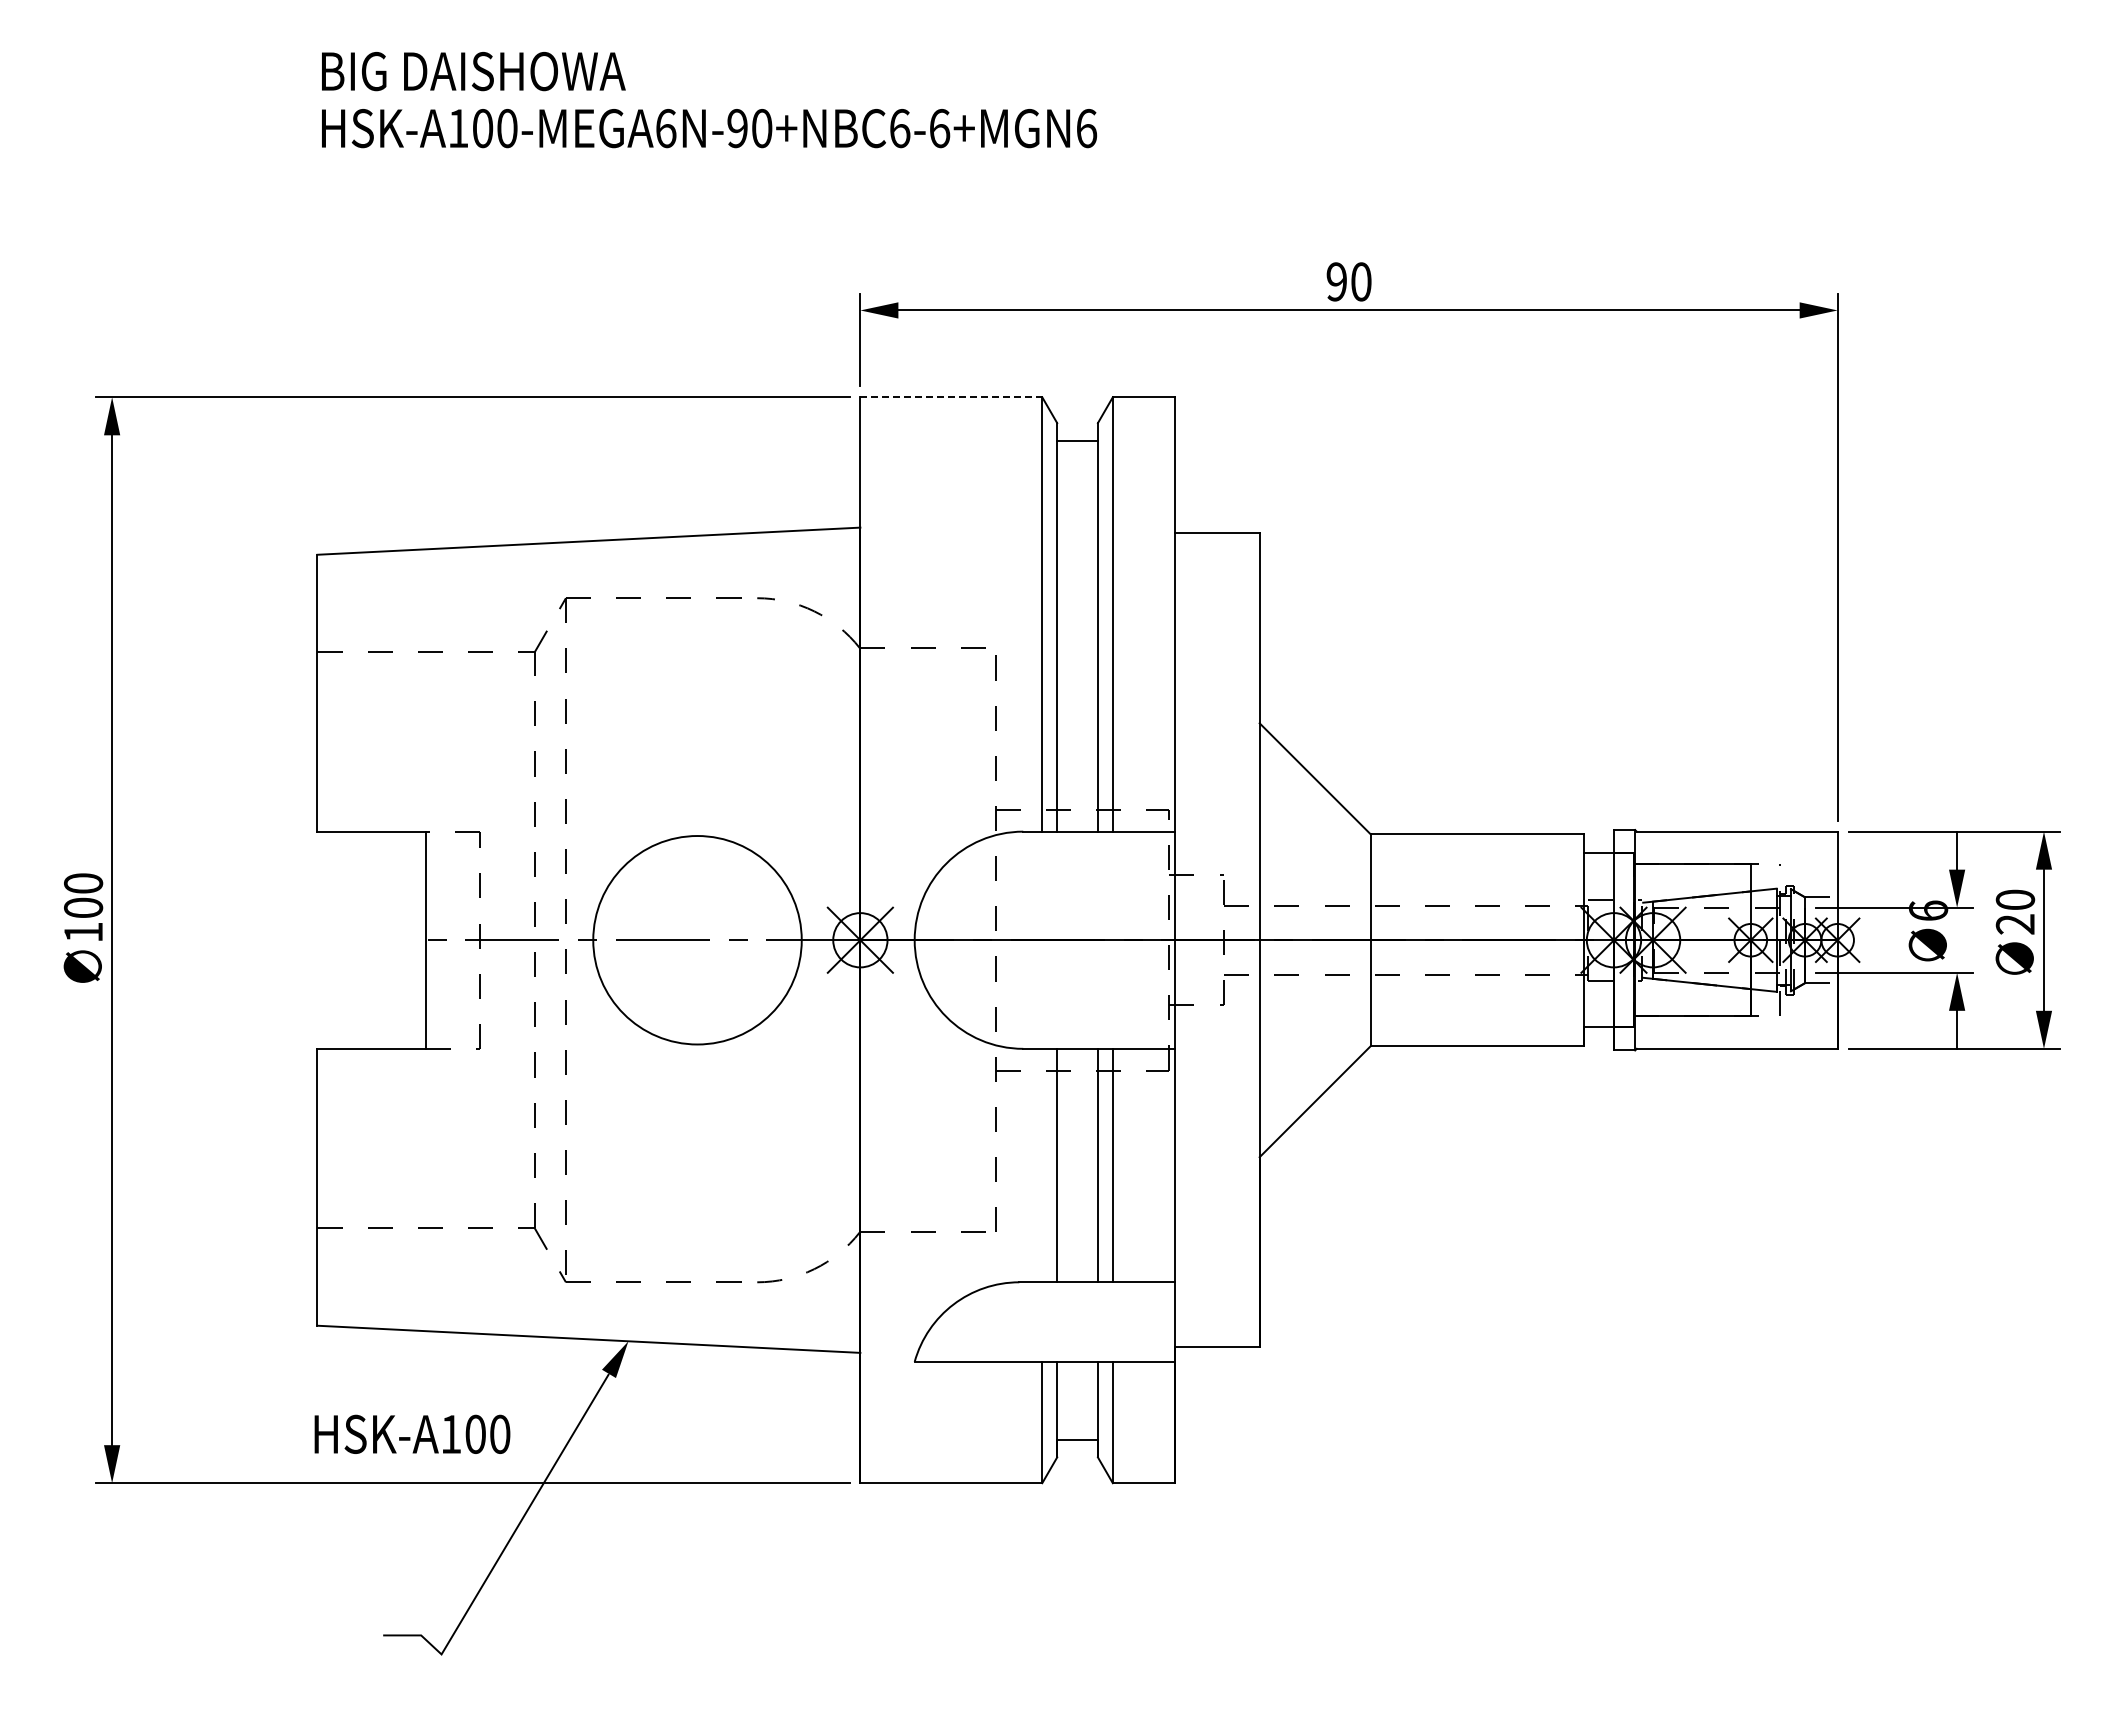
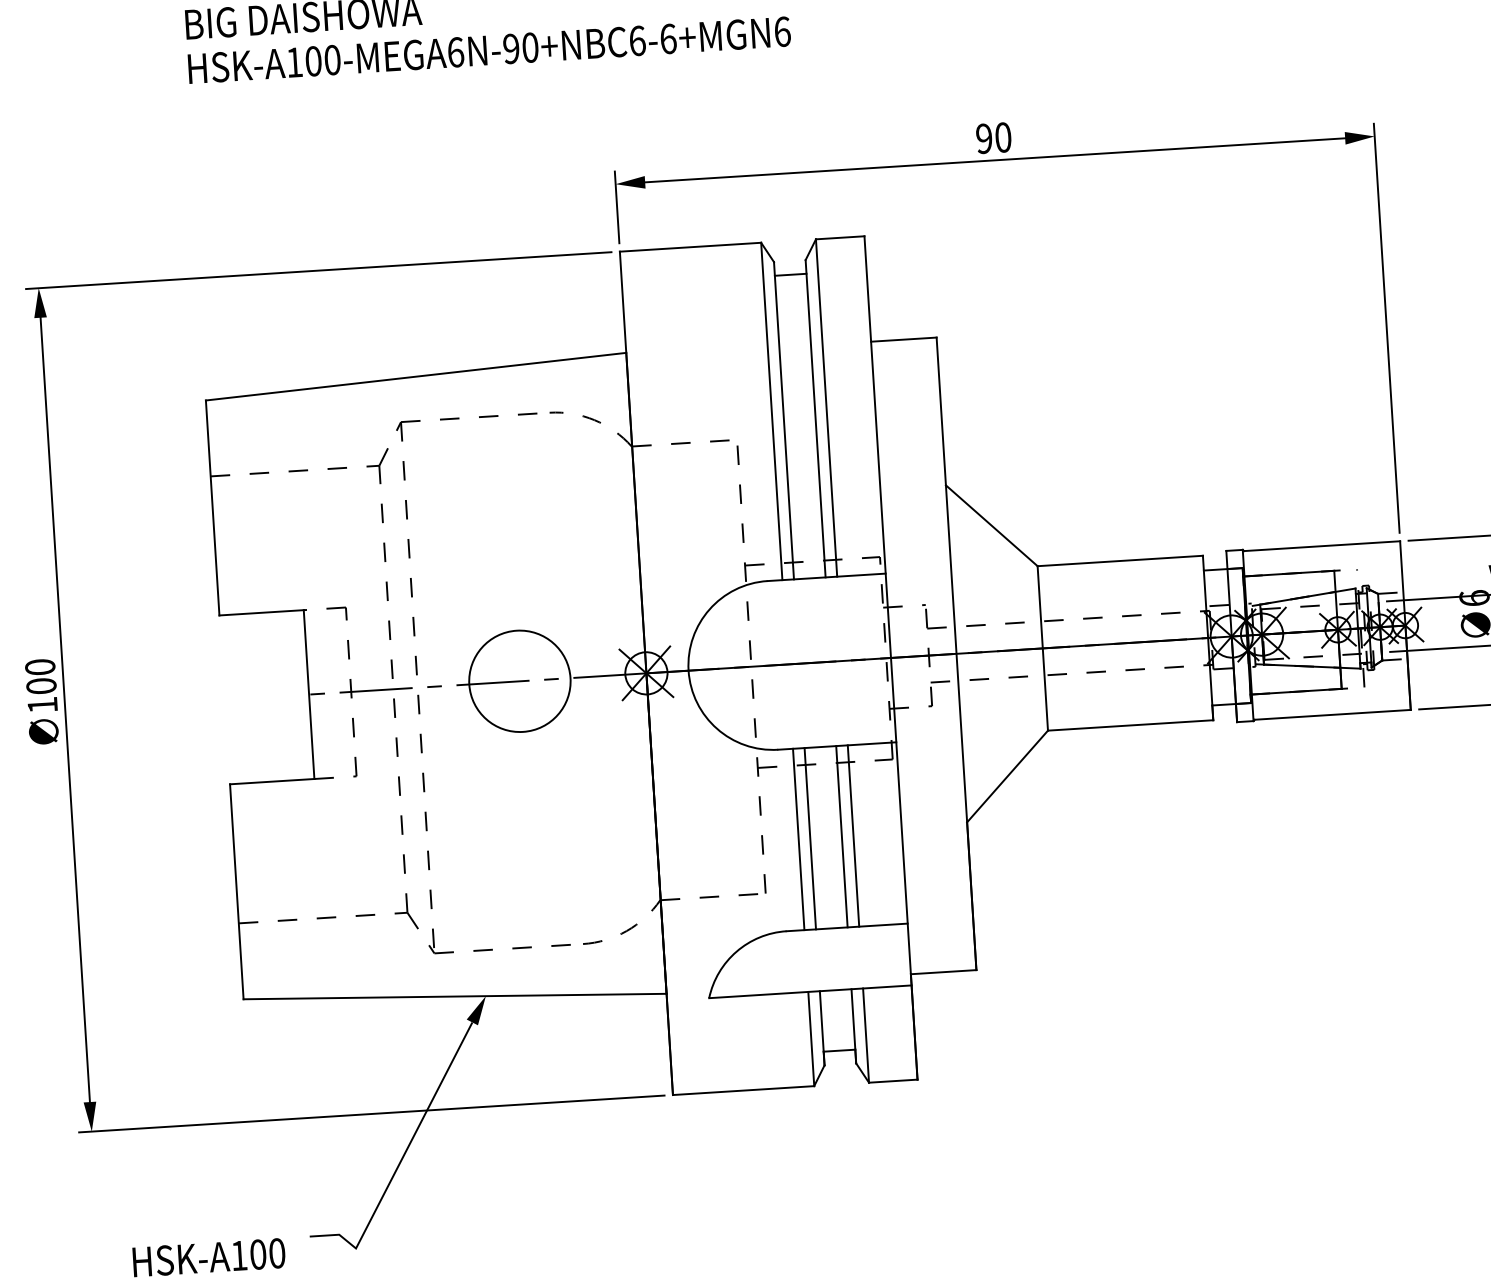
line: (951, 397) -> (690, 247), dashed -> solid
circle: (697, 940) -> (519, 681), size x0.62
line: (1042, 1165) -> (798, 839), added
text: (412, 1433) -> (209, 1257), moved

